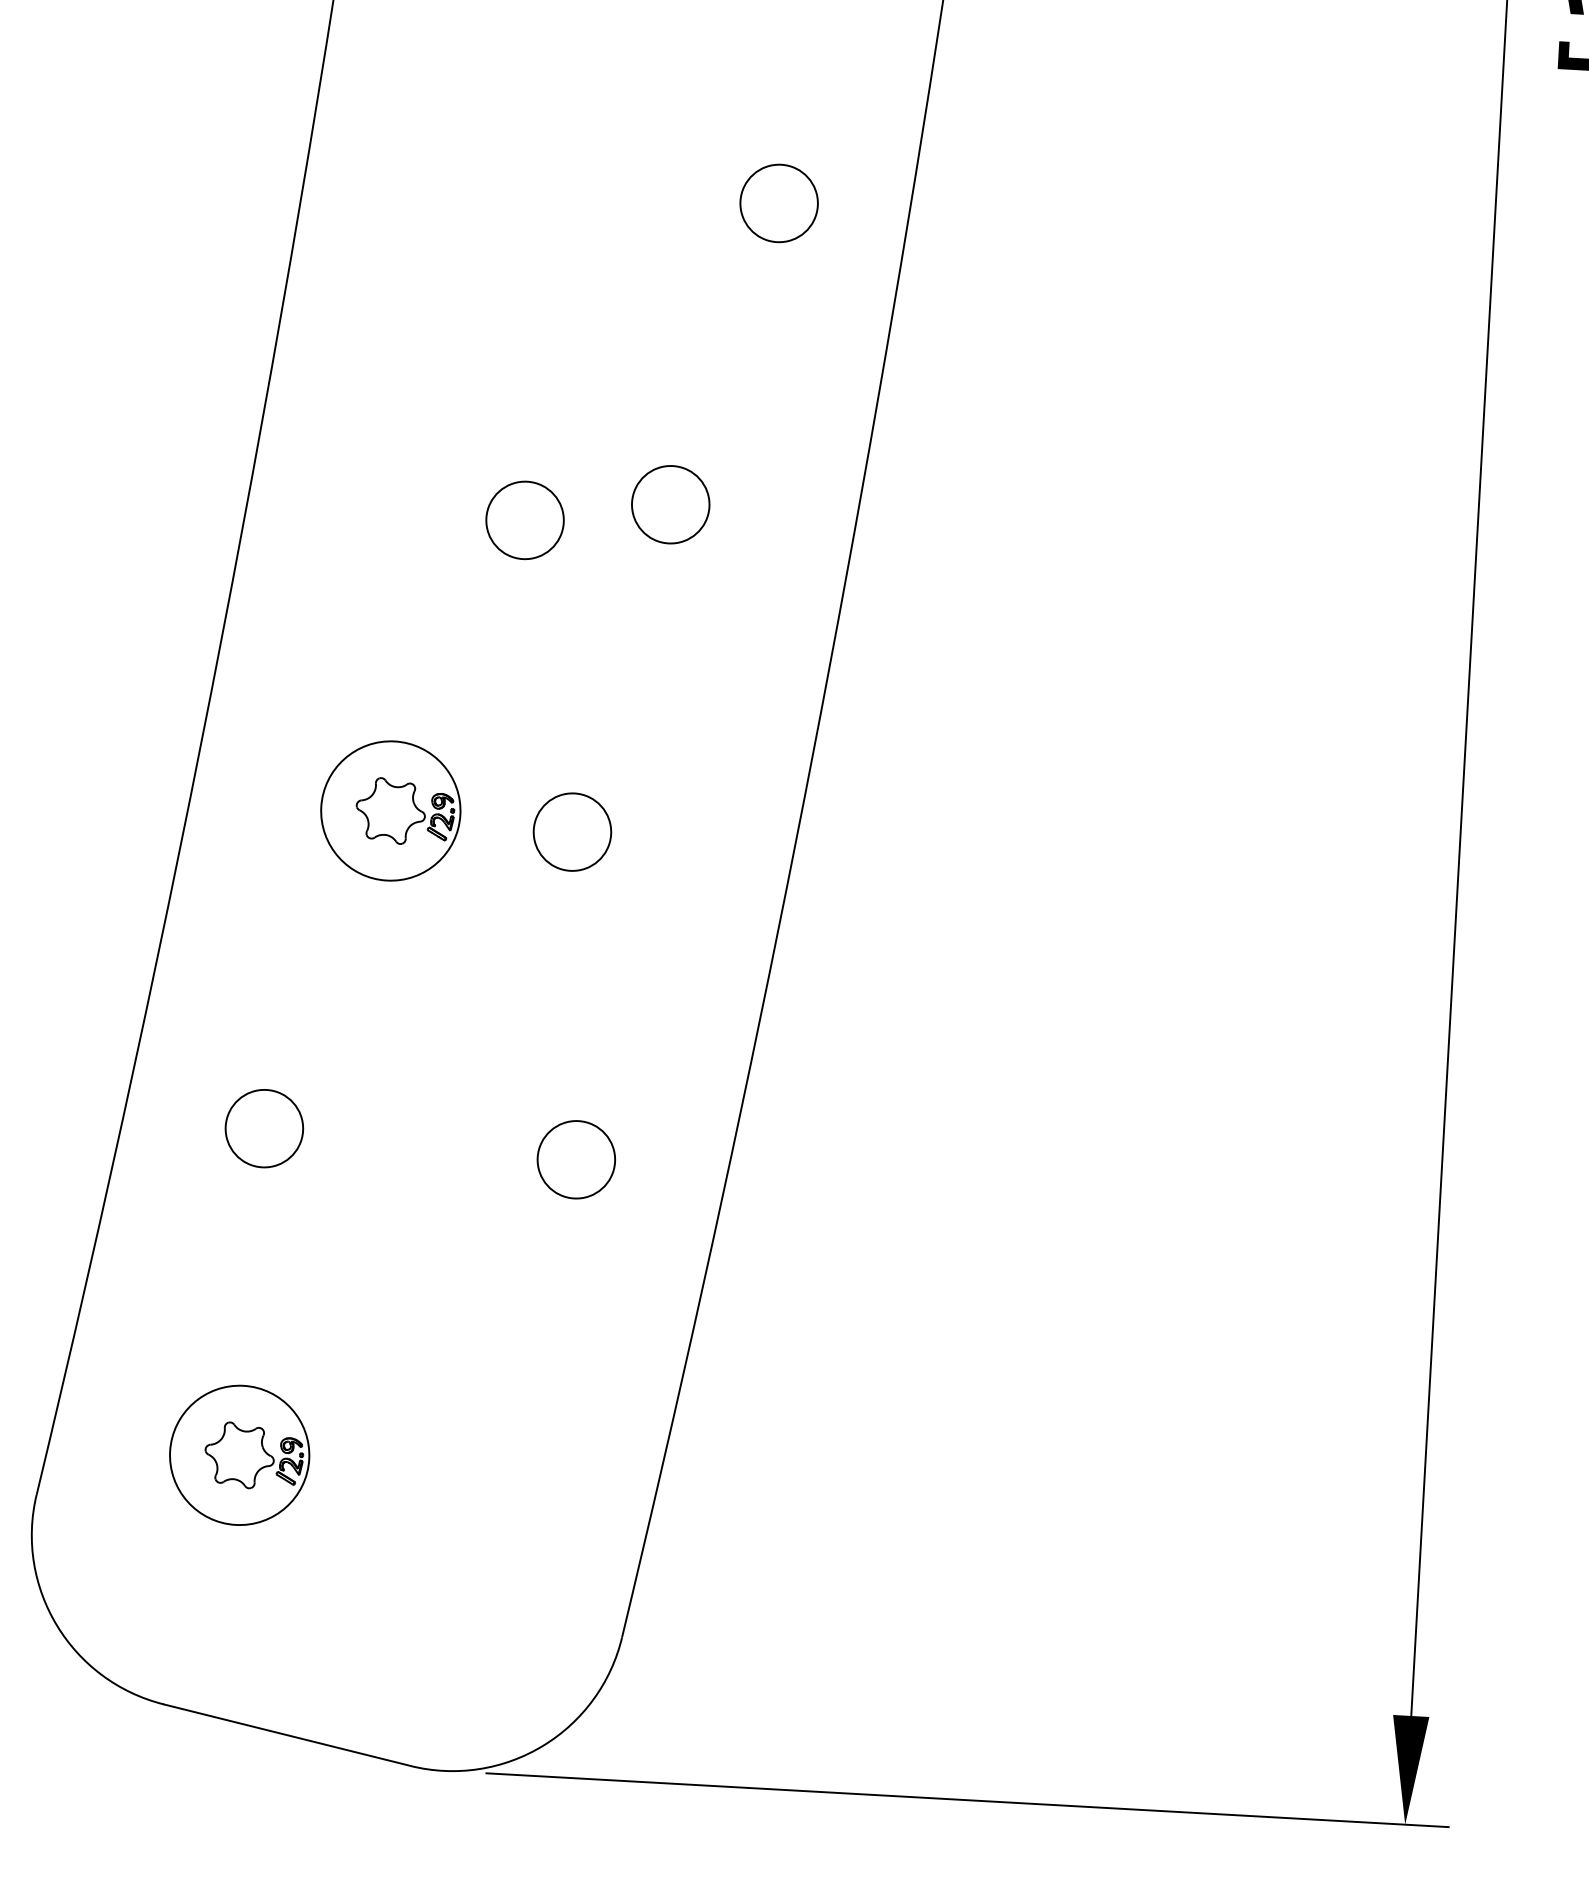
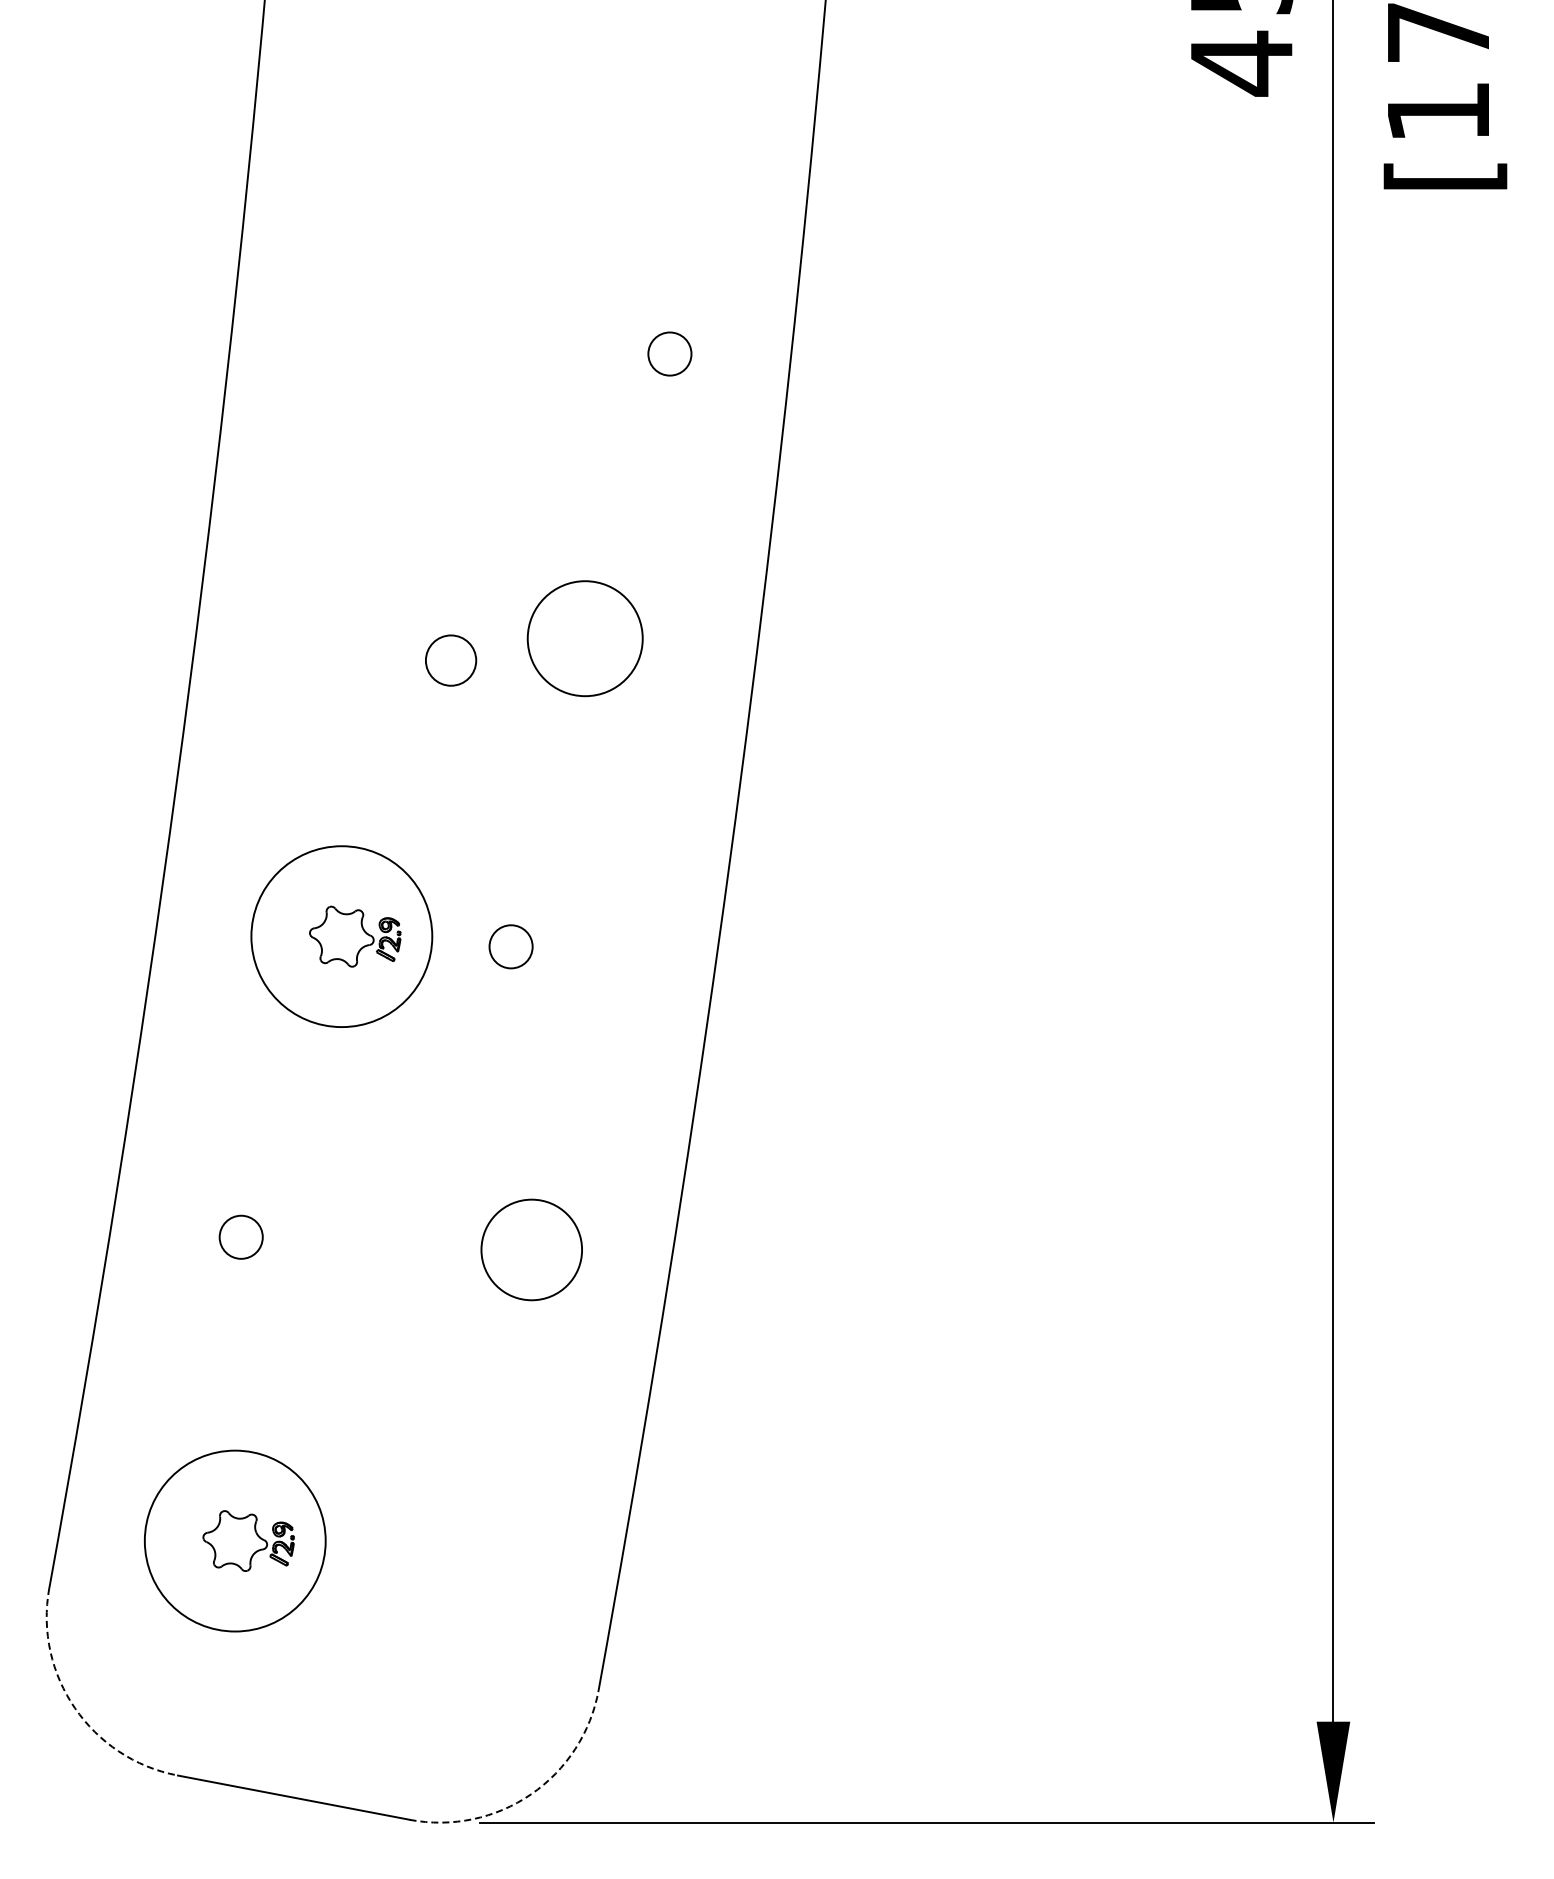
circle: (778, 202) -> (669, 353), size x0.6
circle: (670, 504) -> (584, 638), size x1.6
circle: (524, 520) -> (450, 660), size x0.7
circle: (390, 810) -> (341, 936), size x1.4
circle: (572, 831) -> (511, 946), size x0.6
circle: (264, 1128) -> (241, 1237), size x0.6
circle: (576, 1159) -> (531, 1249), size x1.4
circle: (238, 1454) -> (234, 1540), size x1.4
arc: (57, 1626) -> (75, 1708), solid -> dashed
arc: (543, 1746) -> (531, 1794), solid -> dashed

